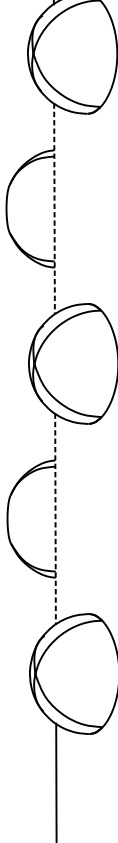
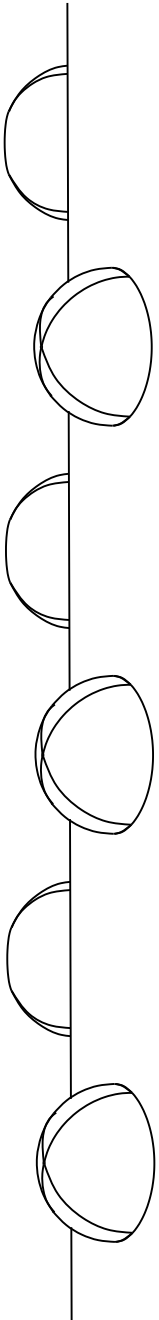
line: (54, 208) -> (69, 550), dashed -> solid
line: (55, 518) -> (70, 958), dashed -> solid

